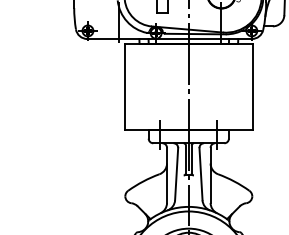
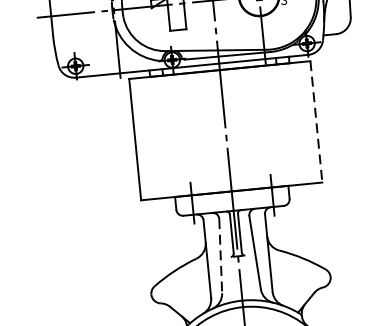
line: (253, 86) -> (317, 121), solid -> dashed
line: (176, 174) -> (220, 256), solid -> dashed

